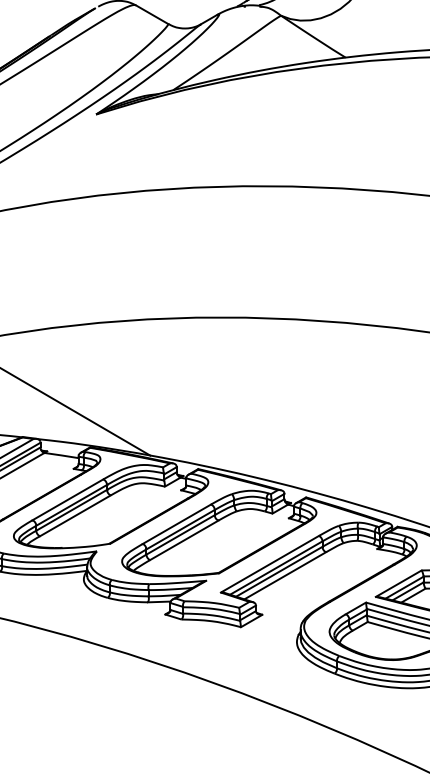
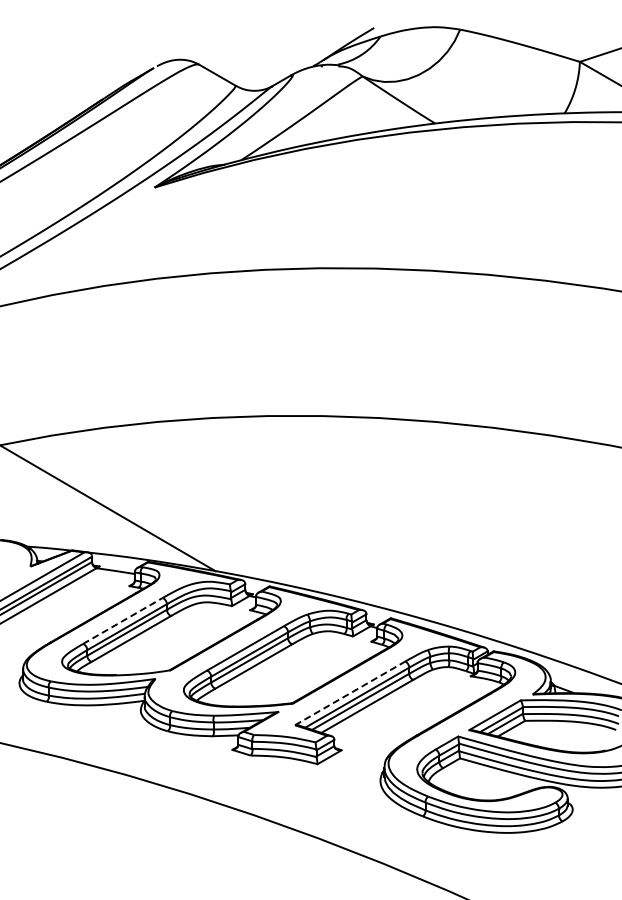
line: (67, 500) -> (122, 621), solid -> dashed
line: (270, 564) -> (350, 693), solid -> dashed

